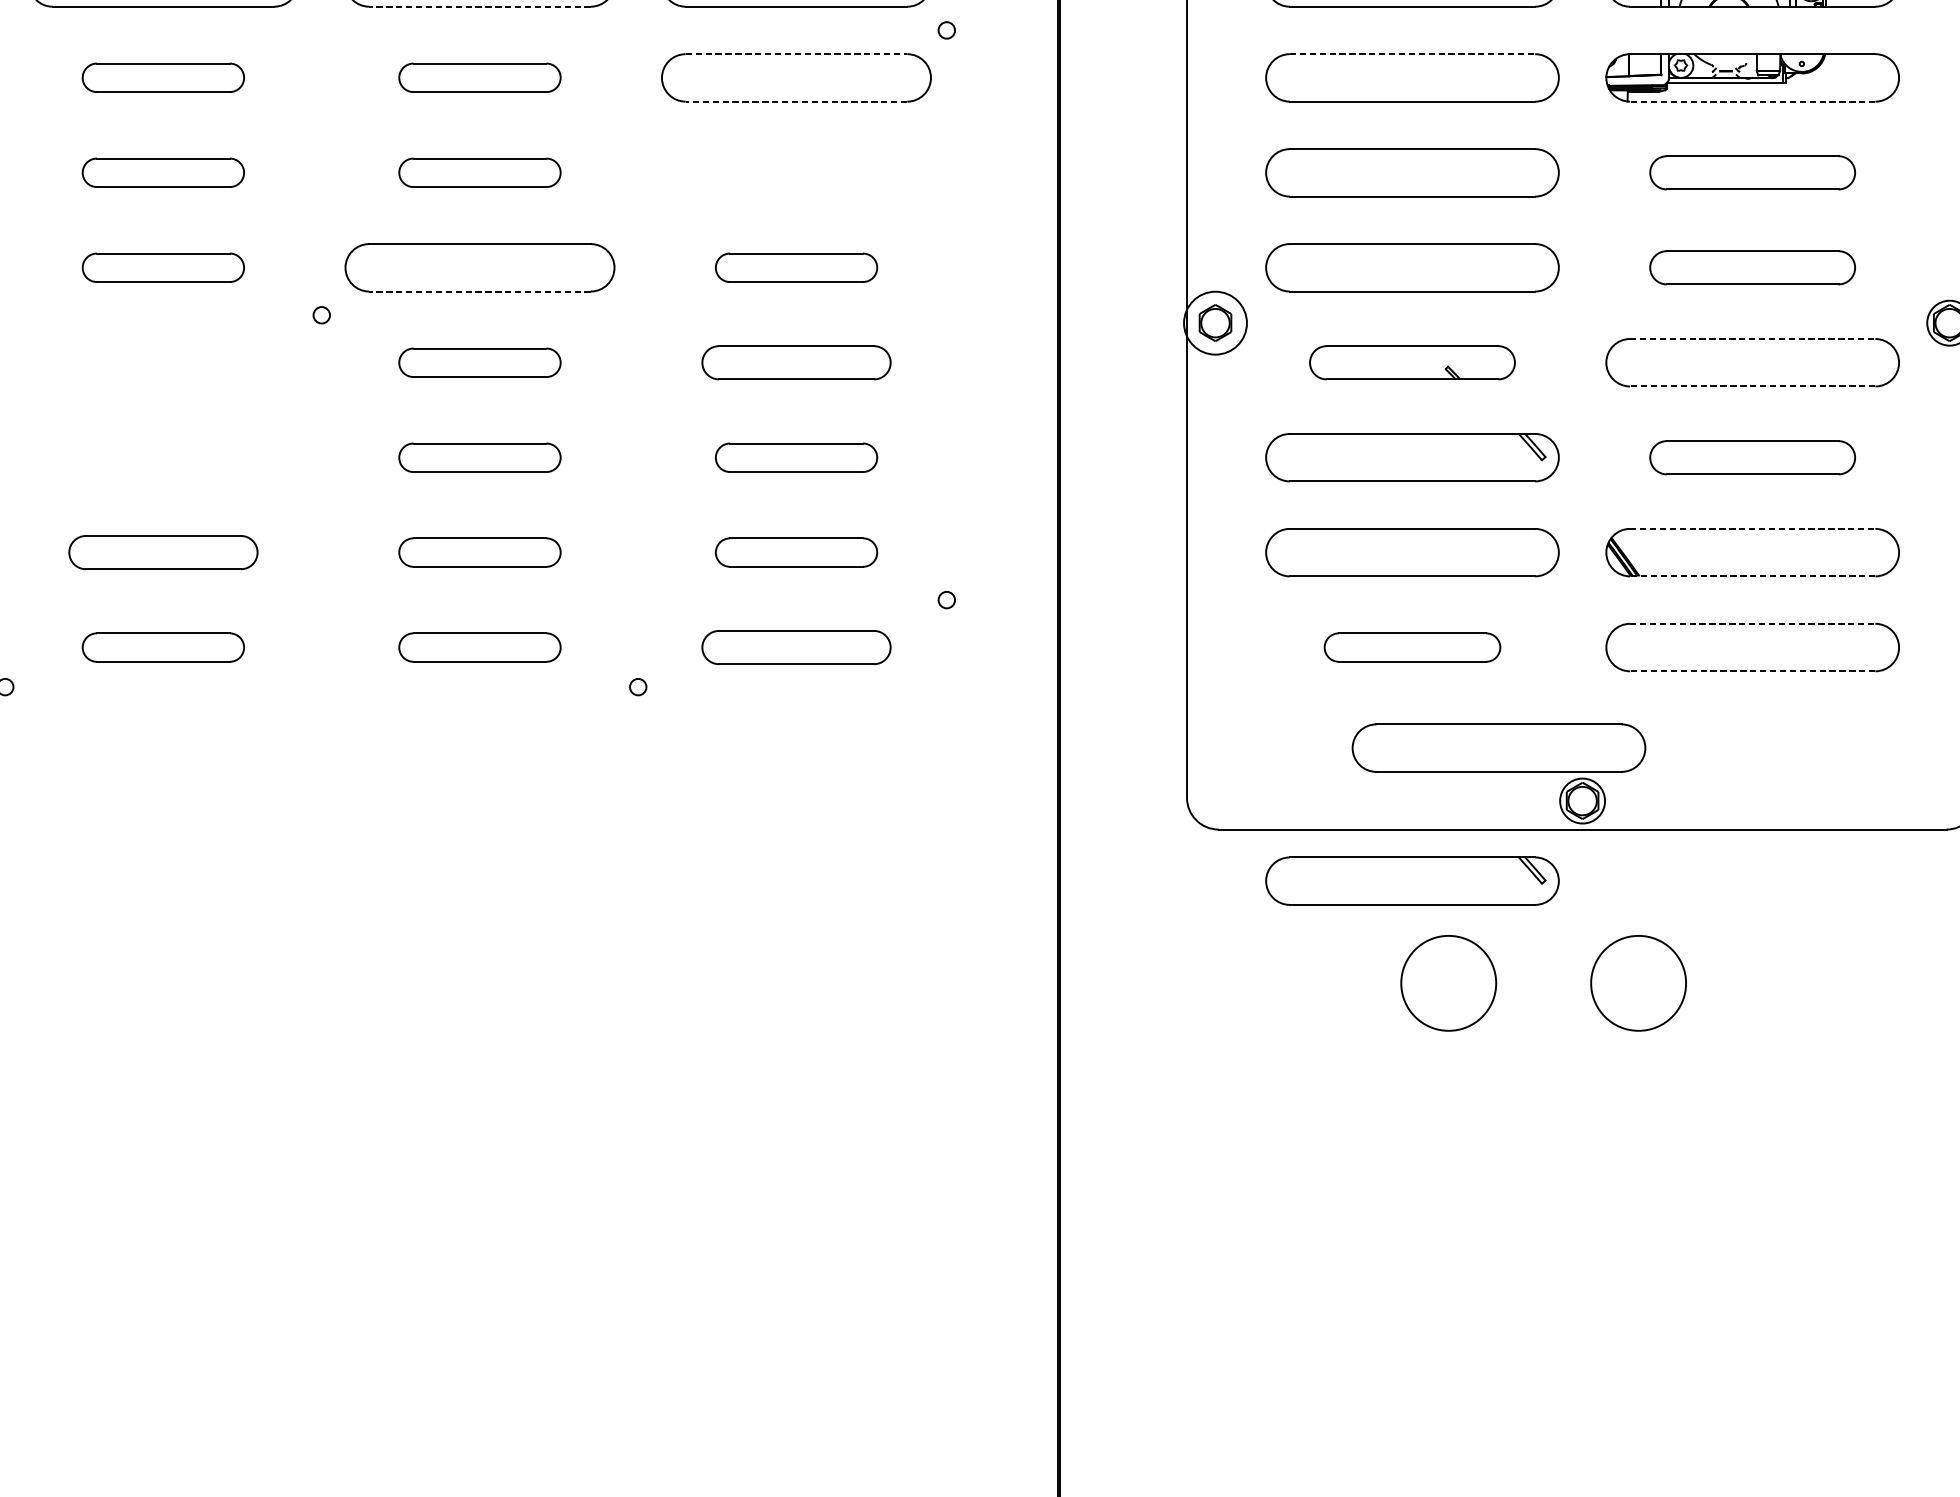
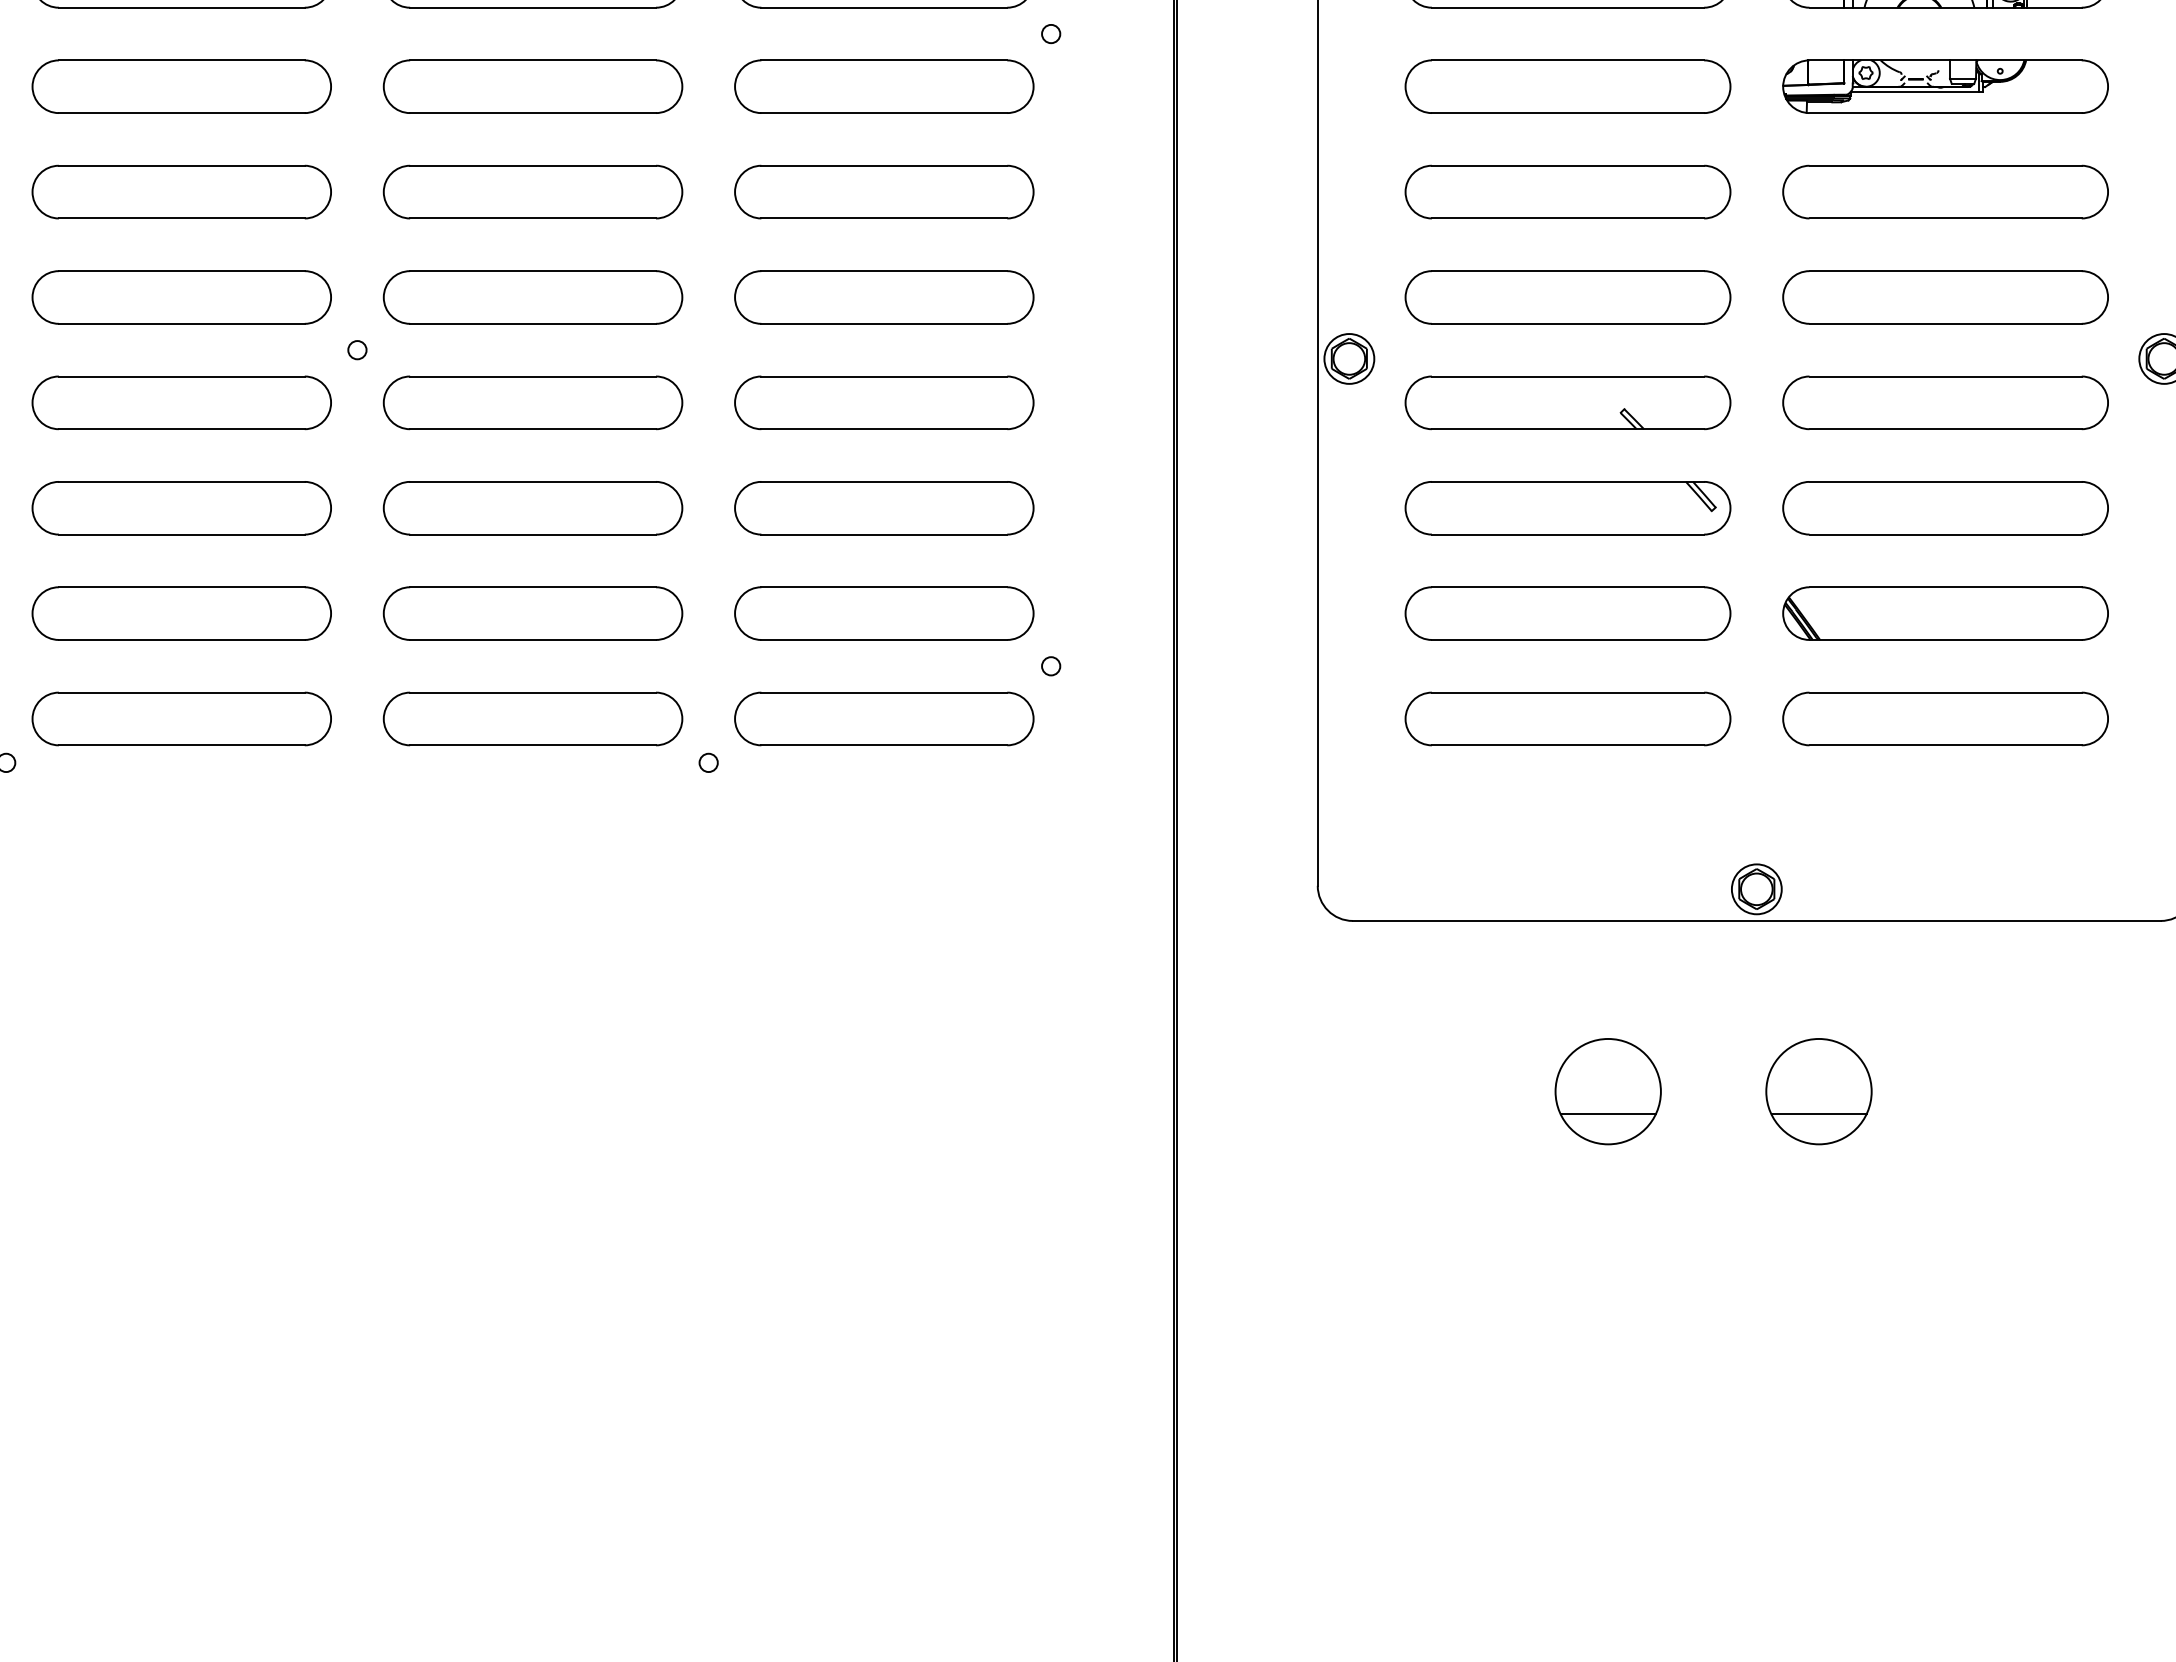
line: (480, 6) -> (533, 7), dashed -> solid
line: (796, 54) -> (884, 60), dashed -> solid
line: (1412, 54) -> (1568, 60), dashed -> solid
part: (163, 77) -> (181, 86), size x1.67
part: (479, 77) -> (532, 86), size x1.67
line: (796, 102) -> (884, 113), dashed -> solid
line: (1752, 102) -> (1945, 113), dashed -> solid
part: (163, 172) -> (181, 191), size x1.67
part: (479, 172) -> (532, 191), size x1.67
part: (796, 172) -> (884, 191), added
part: (1752, 172) -> (1945, 191), size x1.43
part: (163, 267) -> (181, 297), size x1.67
part: (796, 267) -> (884, 297), size x1.67
part: (1752, 267) -> (1945, 297), size x1.43
line: (480, 291) -> (533, 323), dashed -> solid
circle: (1215, 322) -> (1349, 358), size x0.71
line: (1753, 338) -> (1946, 376), dashed -> solid
part: (163, 362) -> (181, 402), added
part: (479, 362) -> (532, 402), size x1.67
part: (796, 362) -> (884, 402), size x1.43
part: (1412, 362) -> (1567, 402), size x1.43
line: (1752, 386) -> (1945, 429), dashed -> solid
part: (163, 457) -> (181, 508), added
part: (479, 457) -> (532, 508), size x1.67
part: (796, 457) -> (884, 508), size x1.67
part: (1752, 457) -> (1945, 508), size x1.43
line: (1753, 529) -> (1946, 587), dashed -> solid
part: (163, 552) -> (181, 613), size x1.43
part: (479, 552) -> (532, 613), size x1.67
part: (796, 552) -> (884, 613), size x1.67
line: (1752, 575) -> (1945, 639), dashed -> solid
line: (1753, 623) -> (1946, 692), dashed -> solid
part: (163, 647) -> (181, 718), size x1.67
part: (479, 647) -> (532, 718), size x1.67
part: (796, 647) -> (884, 718), size x1.43
part: (1412, 647) -> (1567, 718), size x1.67
line: (1752, 671) -> (1945, 745), dashed -> solid
part: (1498, 748) -> (1663, 830), removed
part: (1412, 881) -> (1567, 978), removed
line: (1448, 1003) -> (1608, 1114), added
line: (1638, 1003) -> (1818, 1114), added

